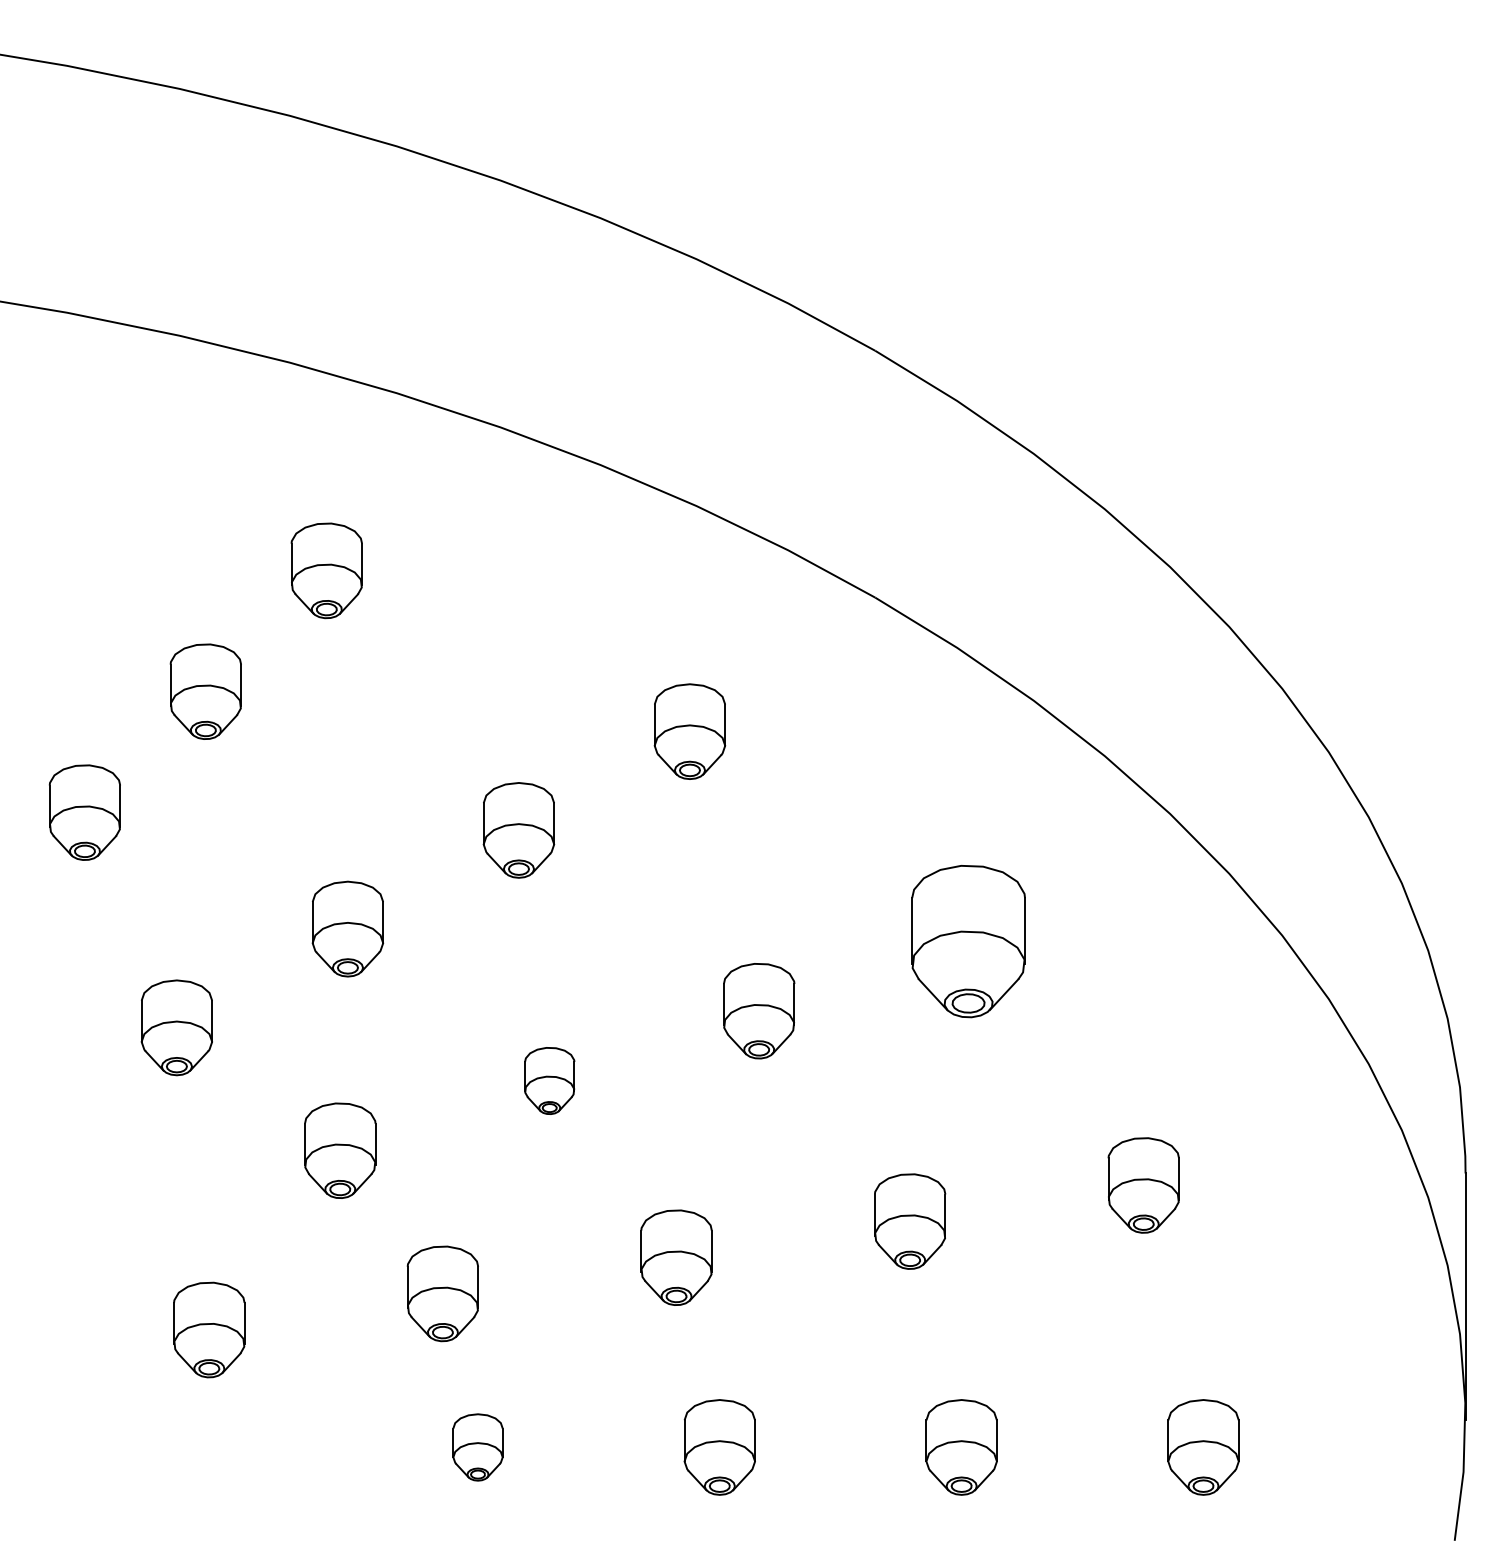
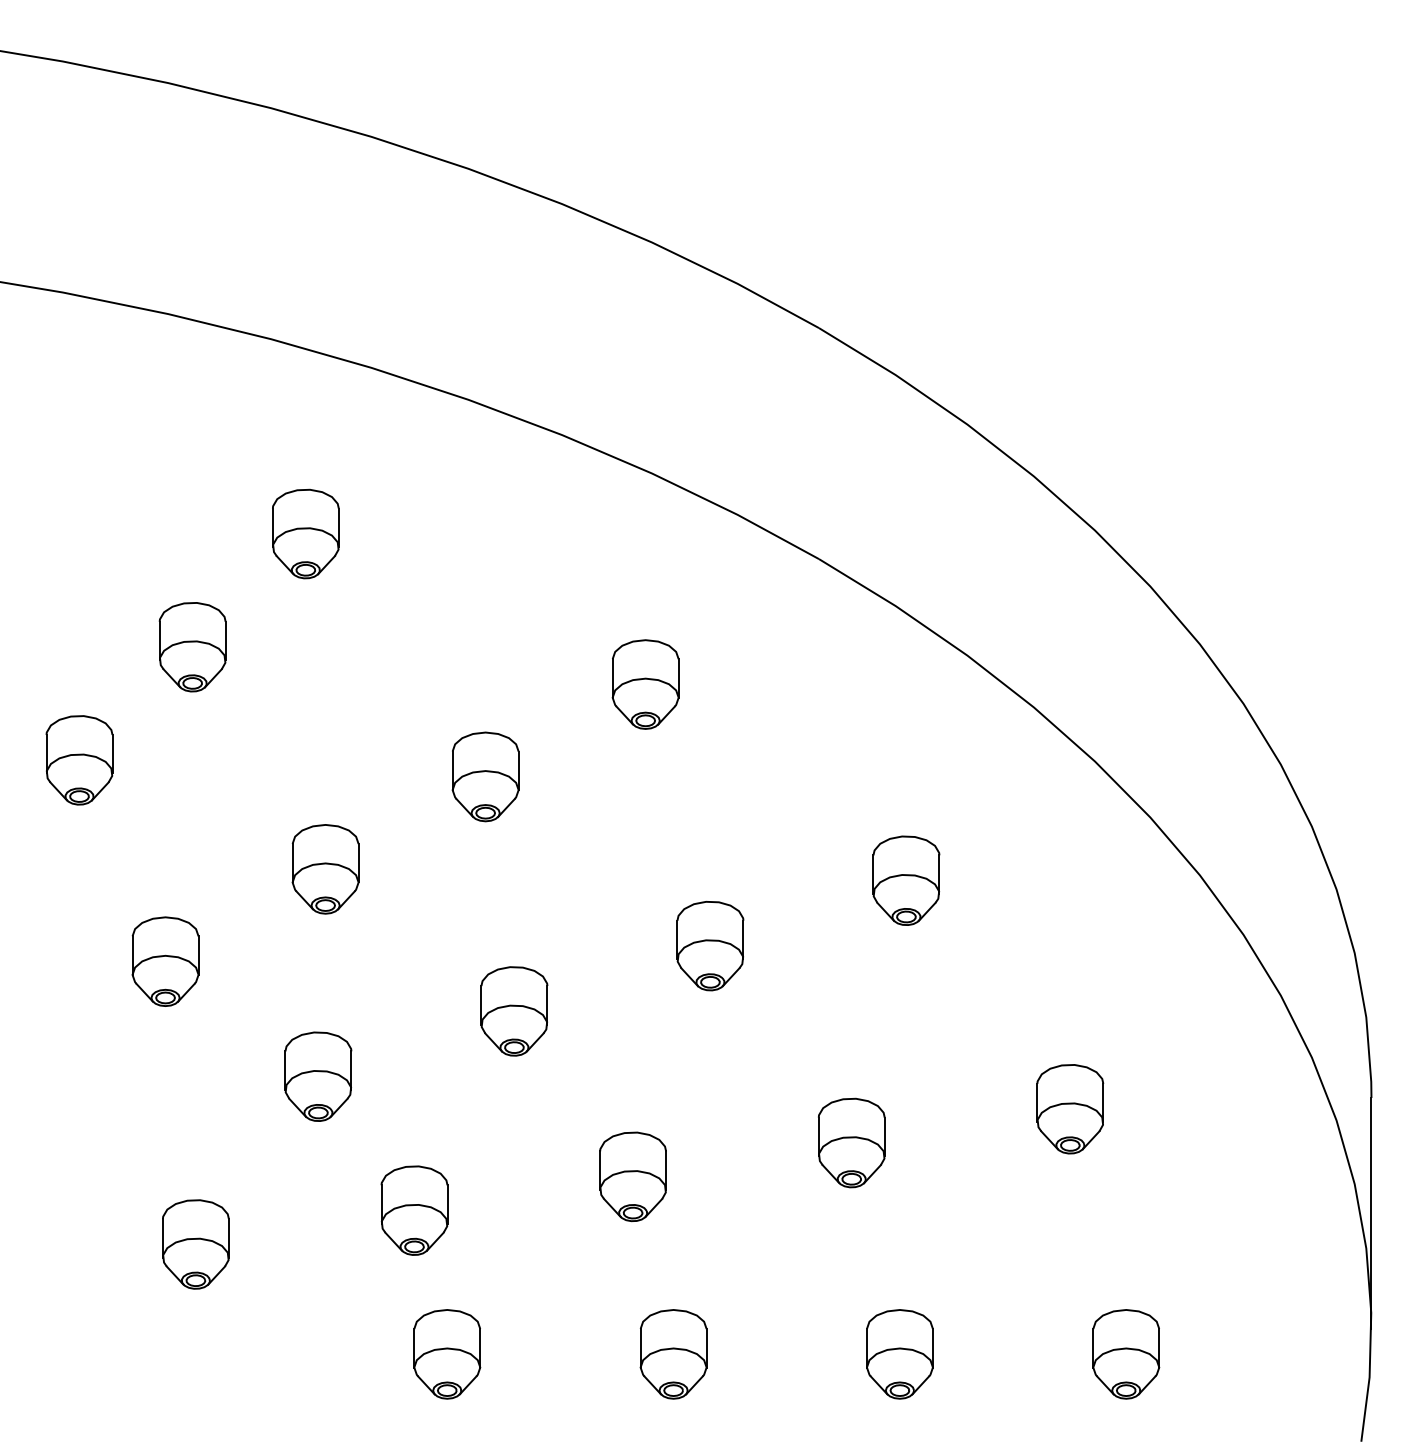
part: (968, 941) -> (906, 880), size x0.62
part: (549, 1081) -> (514, 1011), size x1.43
part: (478, 1447) -> (447, 1354), size x1.43

